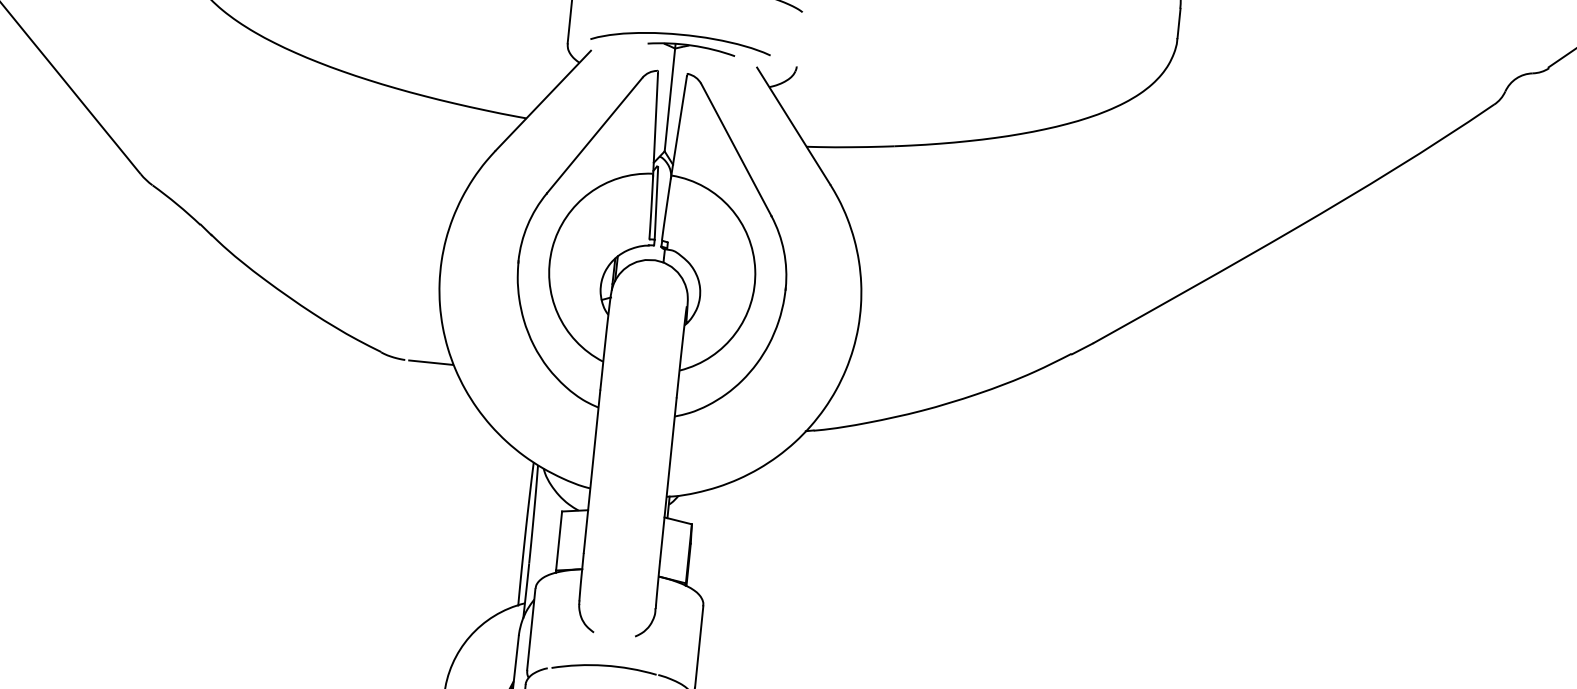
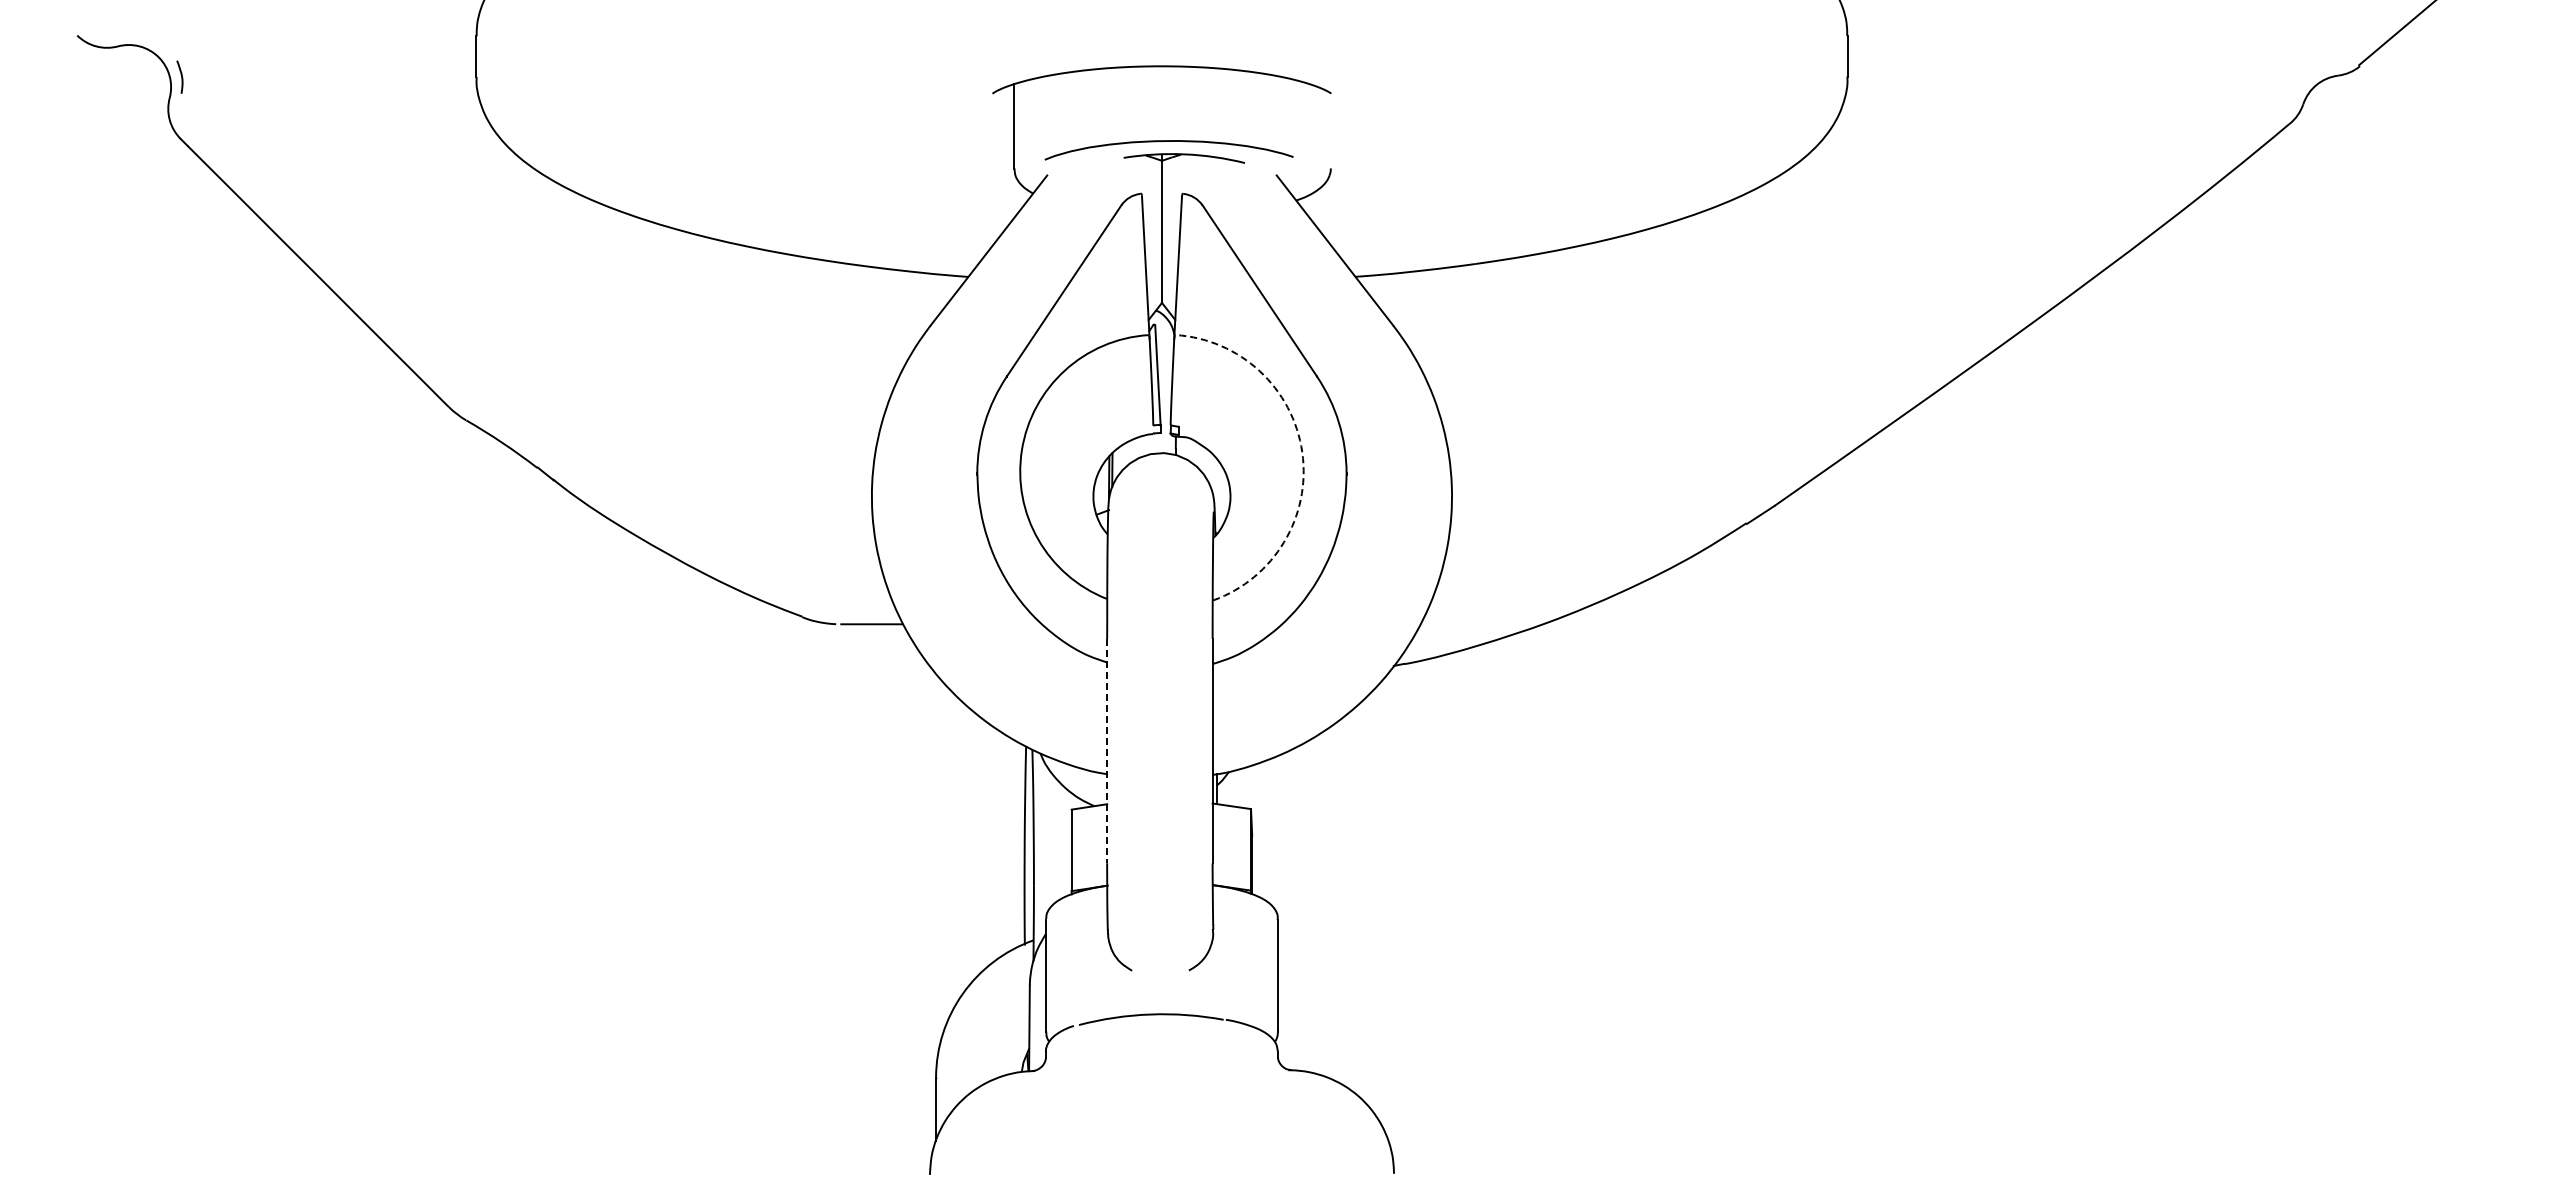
arc: (755, 270) -> (1302, 452), solid -> dashed
line: (592, 472) -> (1107, 751), solid -> dashed

